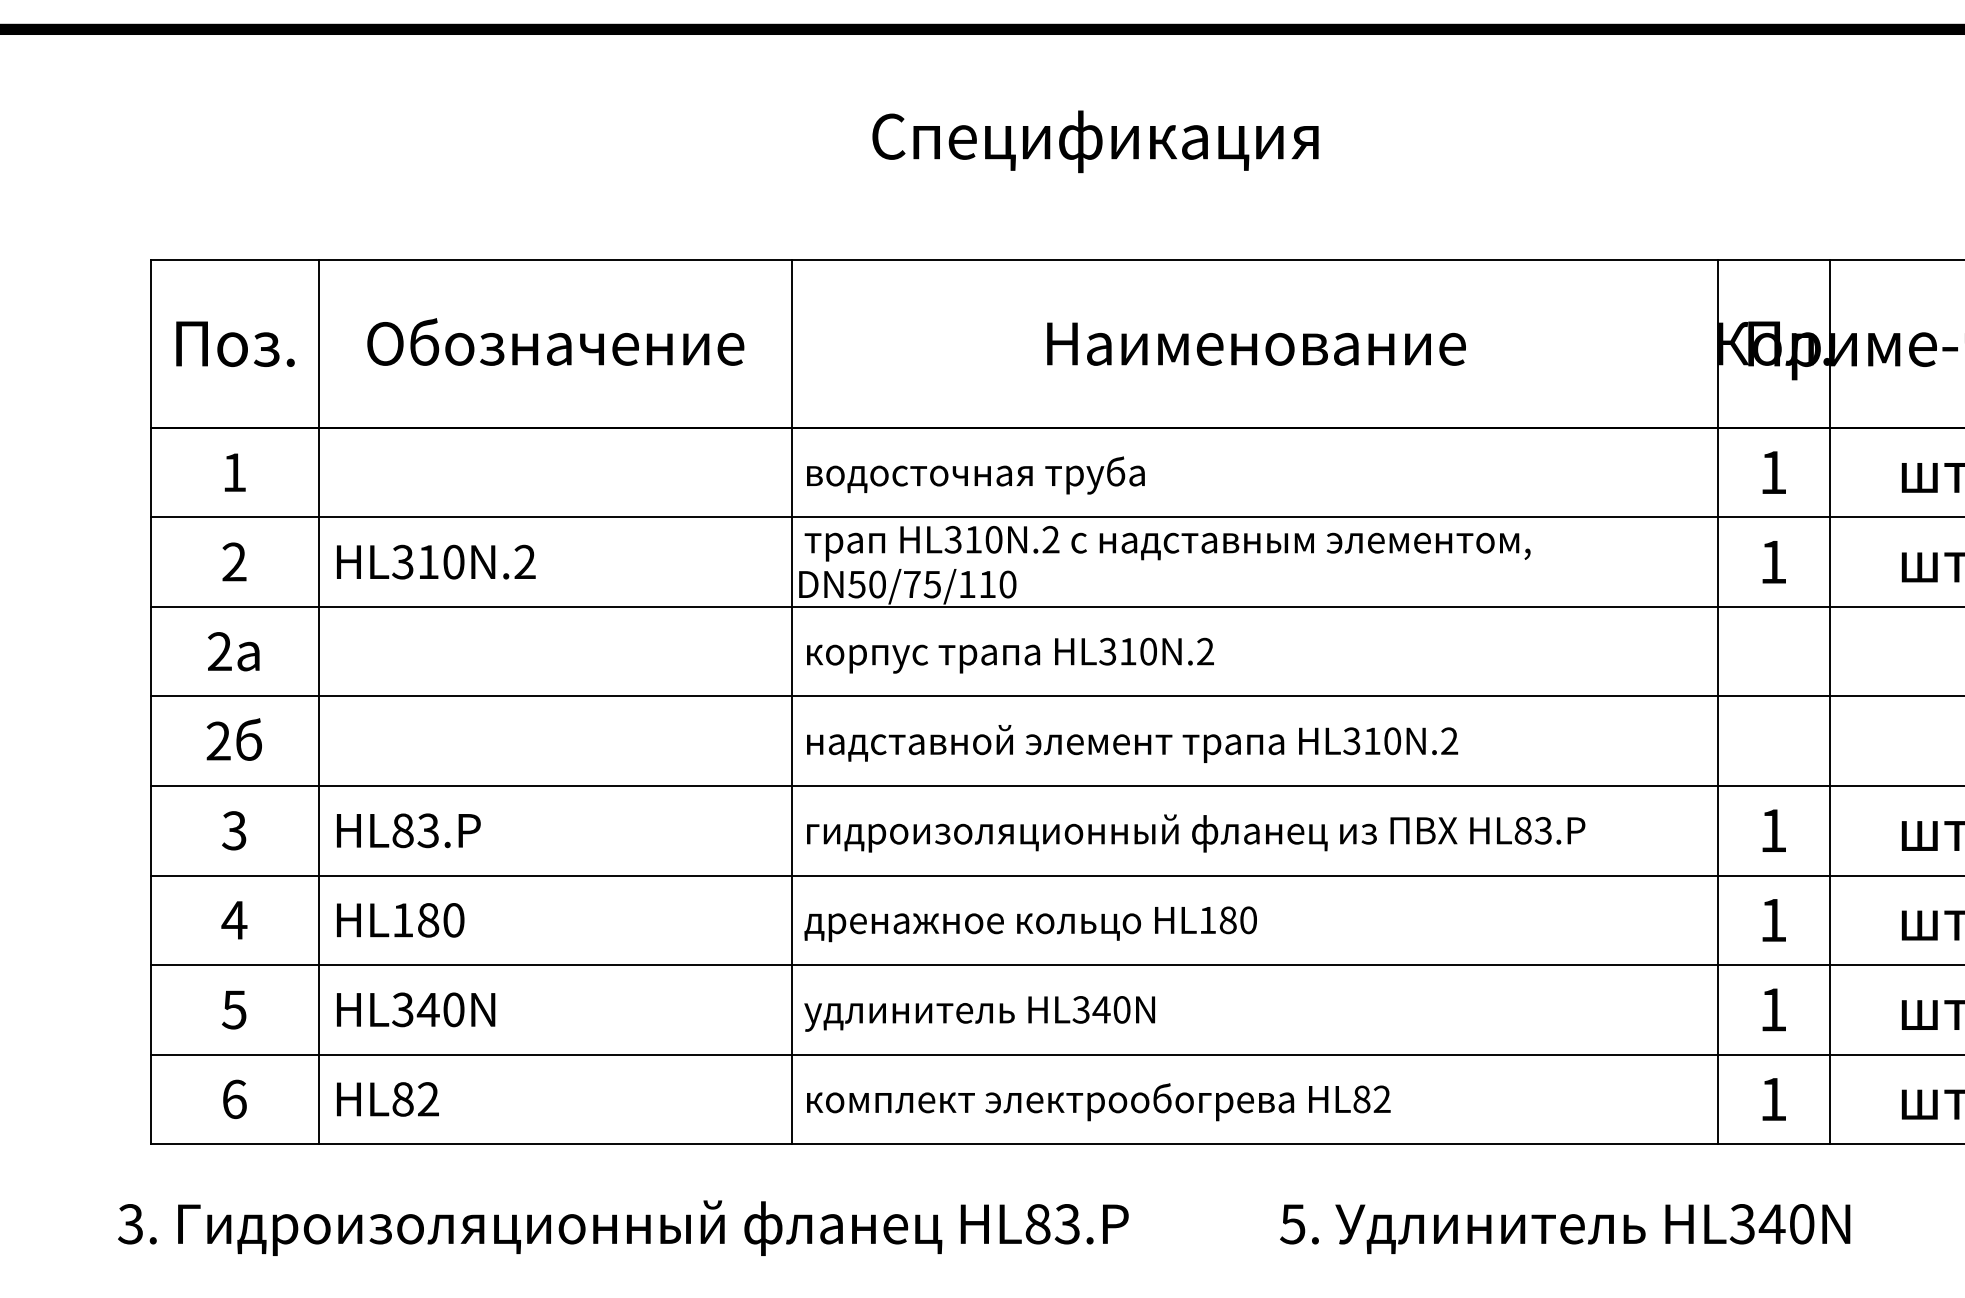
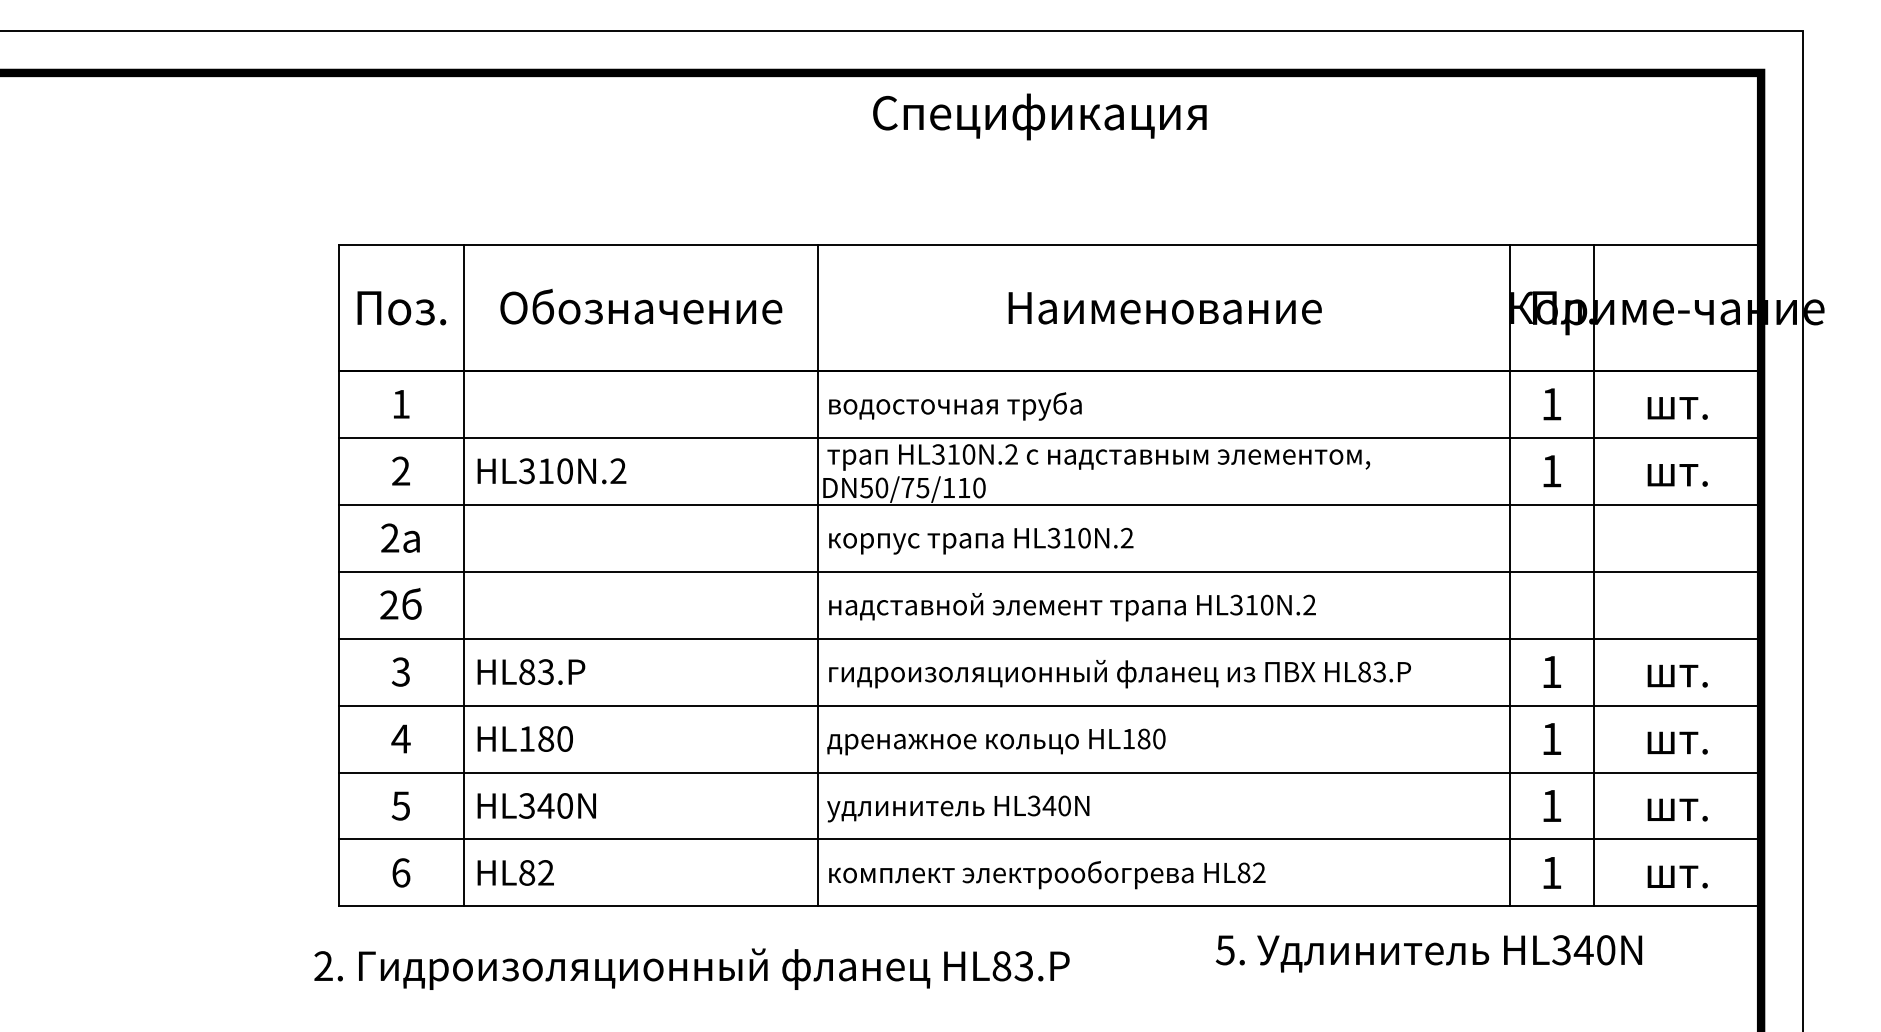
text: (1095, 141) -> (1039, 116), moved
text: (130, 1224) -> (323, 966), 3. -> 2.
text: (1564, 1228) -> (1428, 953), moved

